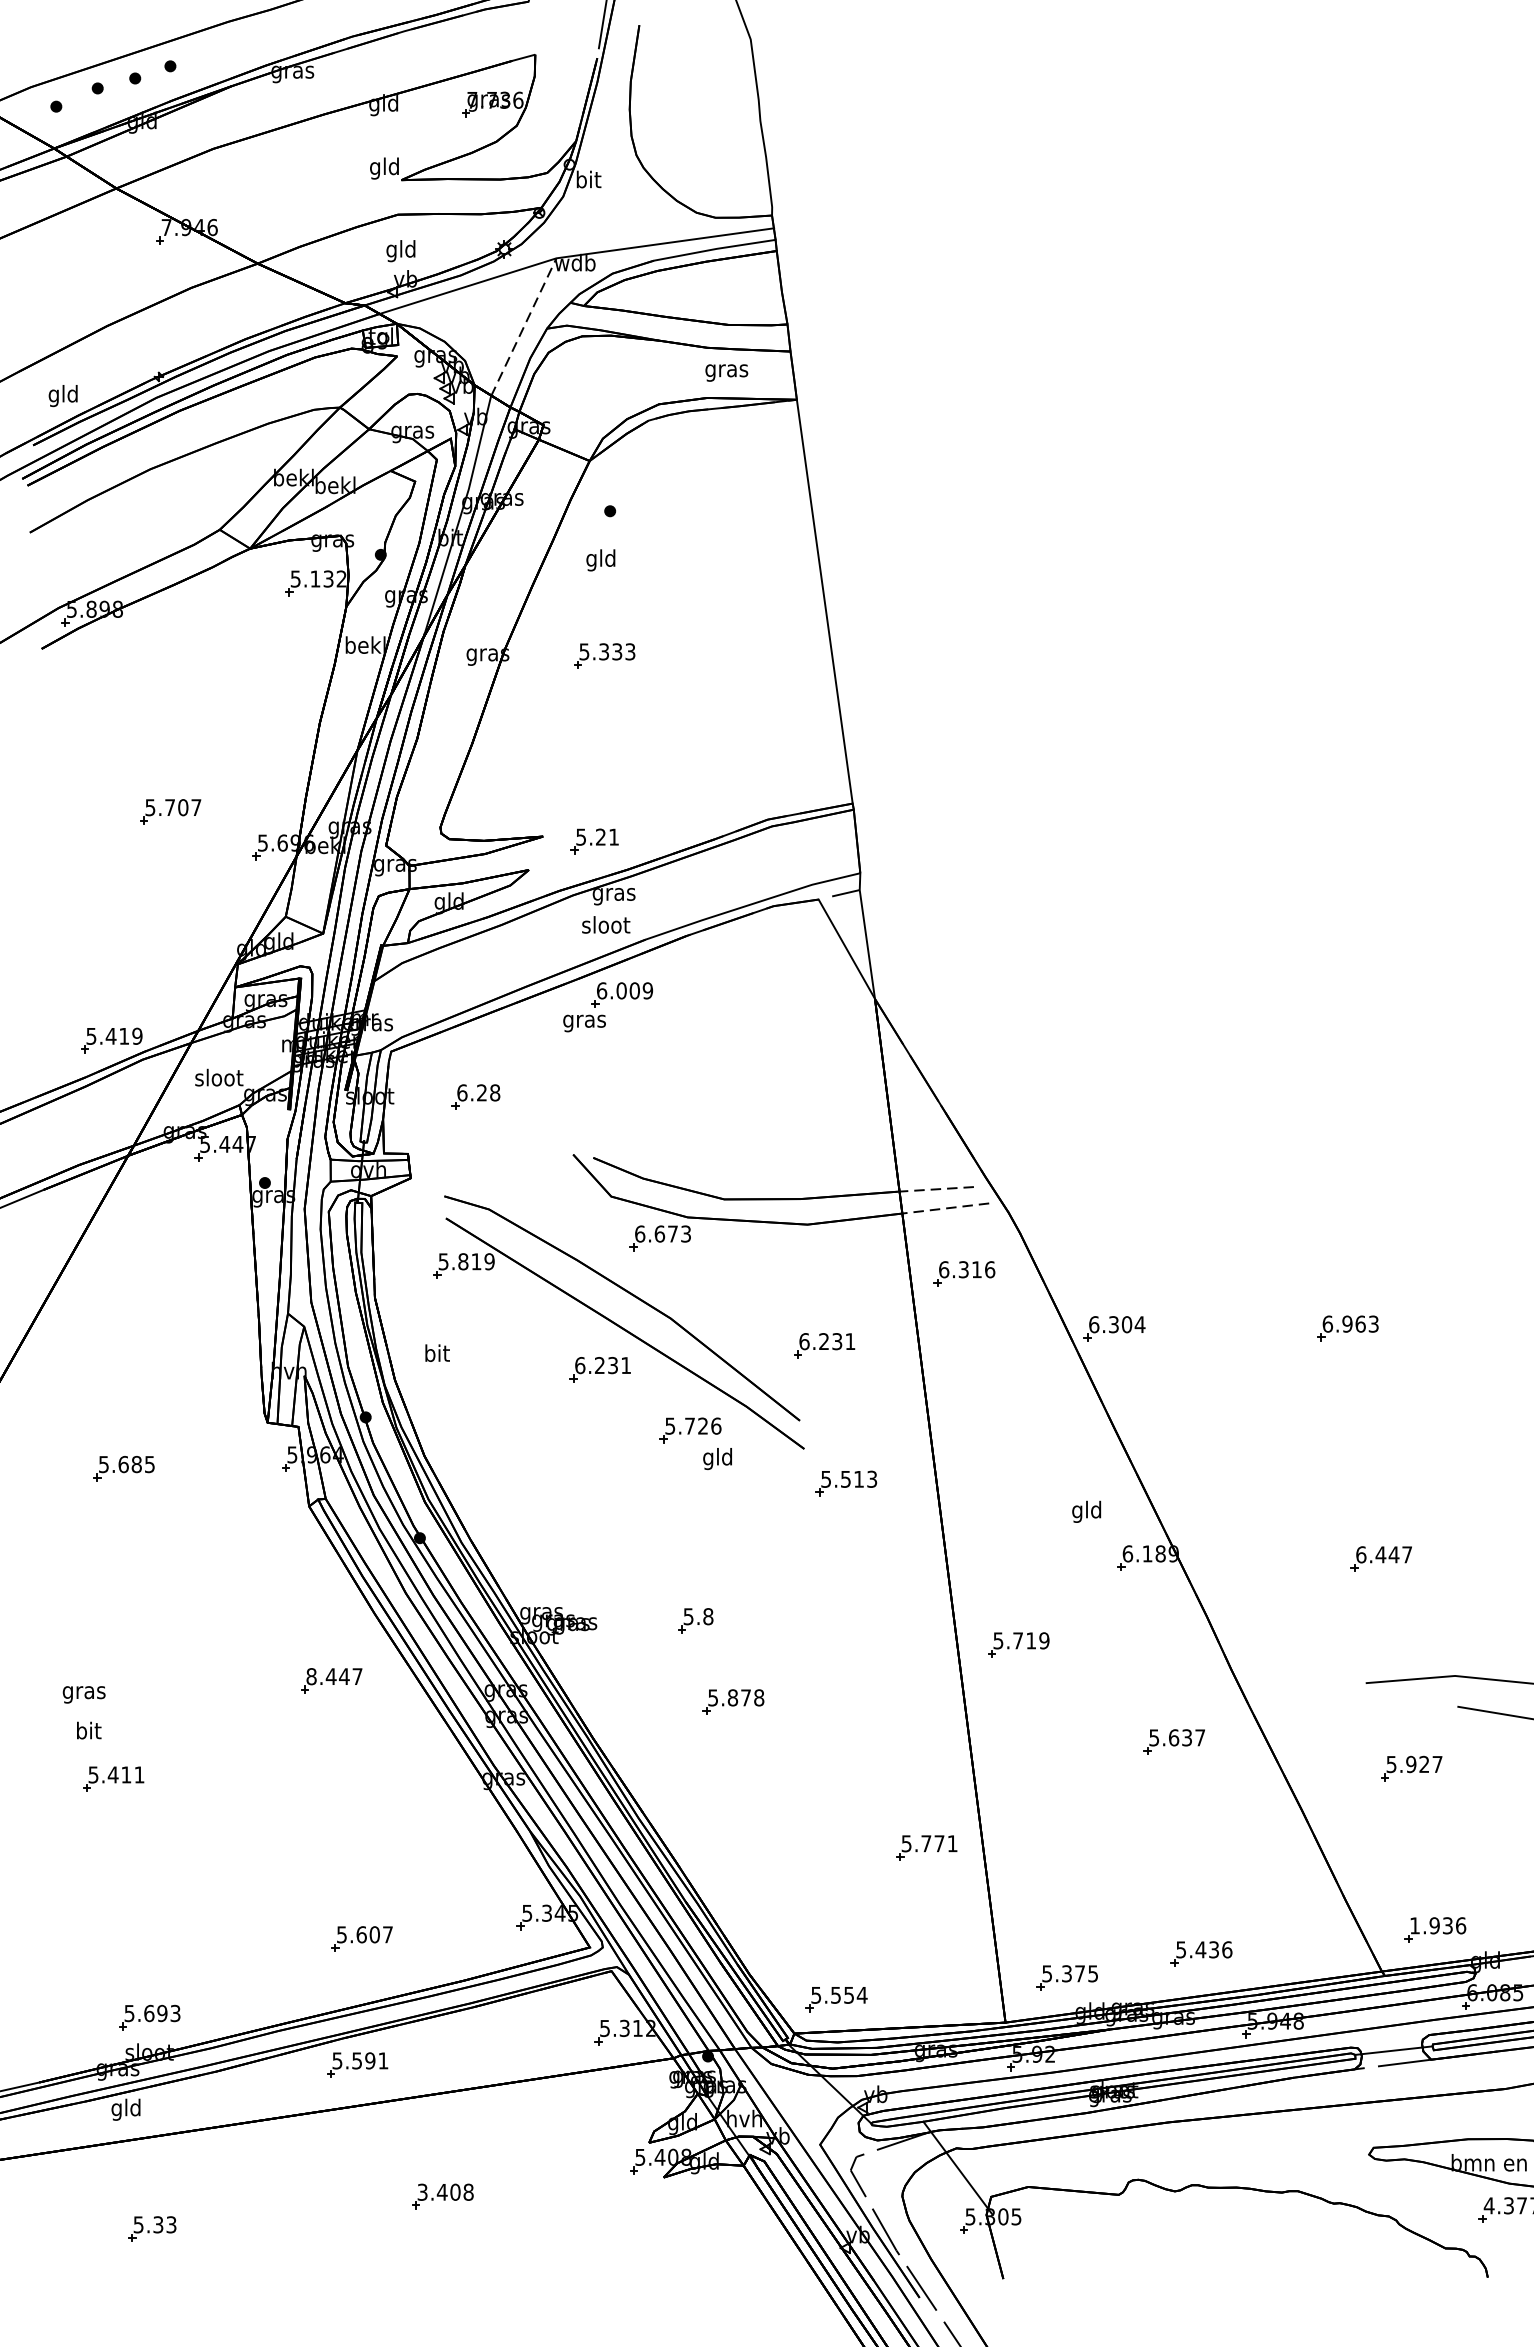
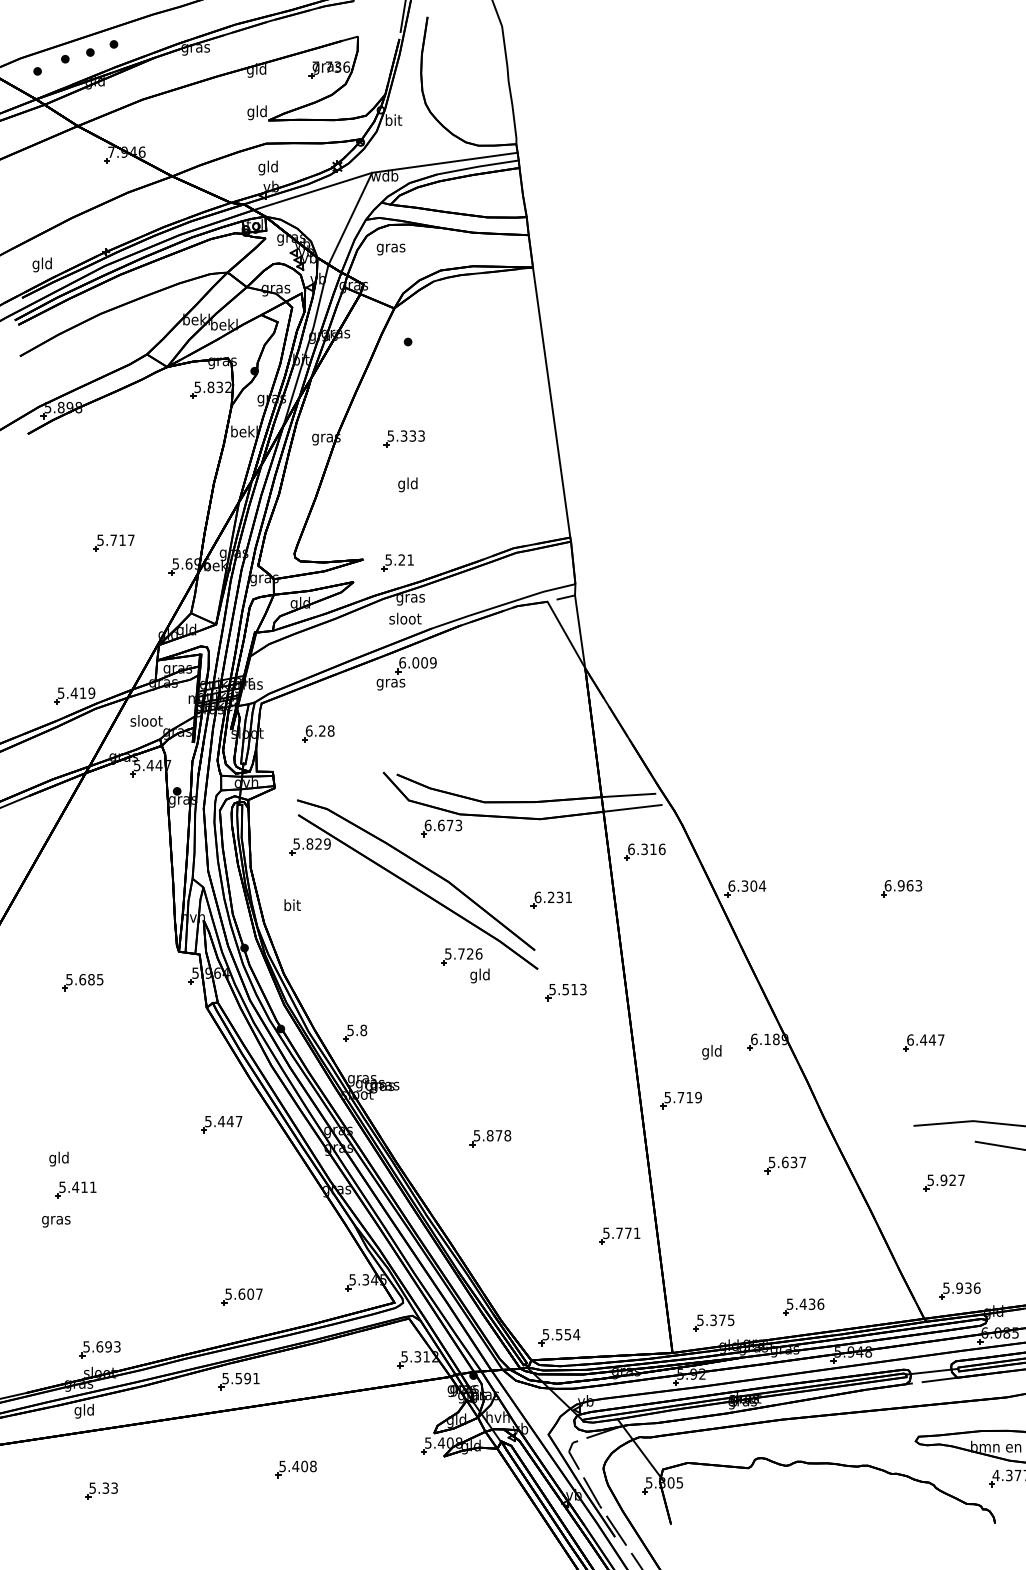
line: (524, 326) -> (350, 218), dashed -> solid
text: (725, 372) -> (390, 249), moved
text: (600, 559) -> (407, 484), moved
text: (314, 579) -> (210, 387), 5.132 -> 5.832
text: (183, 806) -> (122, 539), 5.707 -> 5.717
line: (939, 1189) -> (628, 795), dashed -> solid
line: (945, 1208) -> (632, 808), dashed -> solid
text: (476, 1260) -> (318, 843), 5.819 -> 5.829
part: (598, 1368) -> (400, 915), removed
text: (1086, 1512) -> (711, 1052), moved
part: (695, 1619) -> (355, 1032), moved
text: (311, 1676) -> (208, 1121), 8.447 -> 5.447
text: (84, 1694) -> (56, 1221), moved
text: (87, 1731) -> (58, 1158), bit -> gld
text: (1415, 1924) -> (946, 1287), 1.936 -> 5.936
text: (422, 2190) -> (282, 1465), 3.408 -> 5.408

